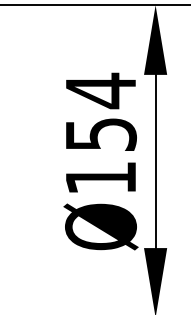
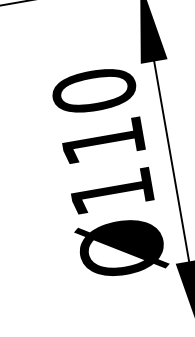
text: (100, 111) -> (97, 114), Ø154 -> Ø110

